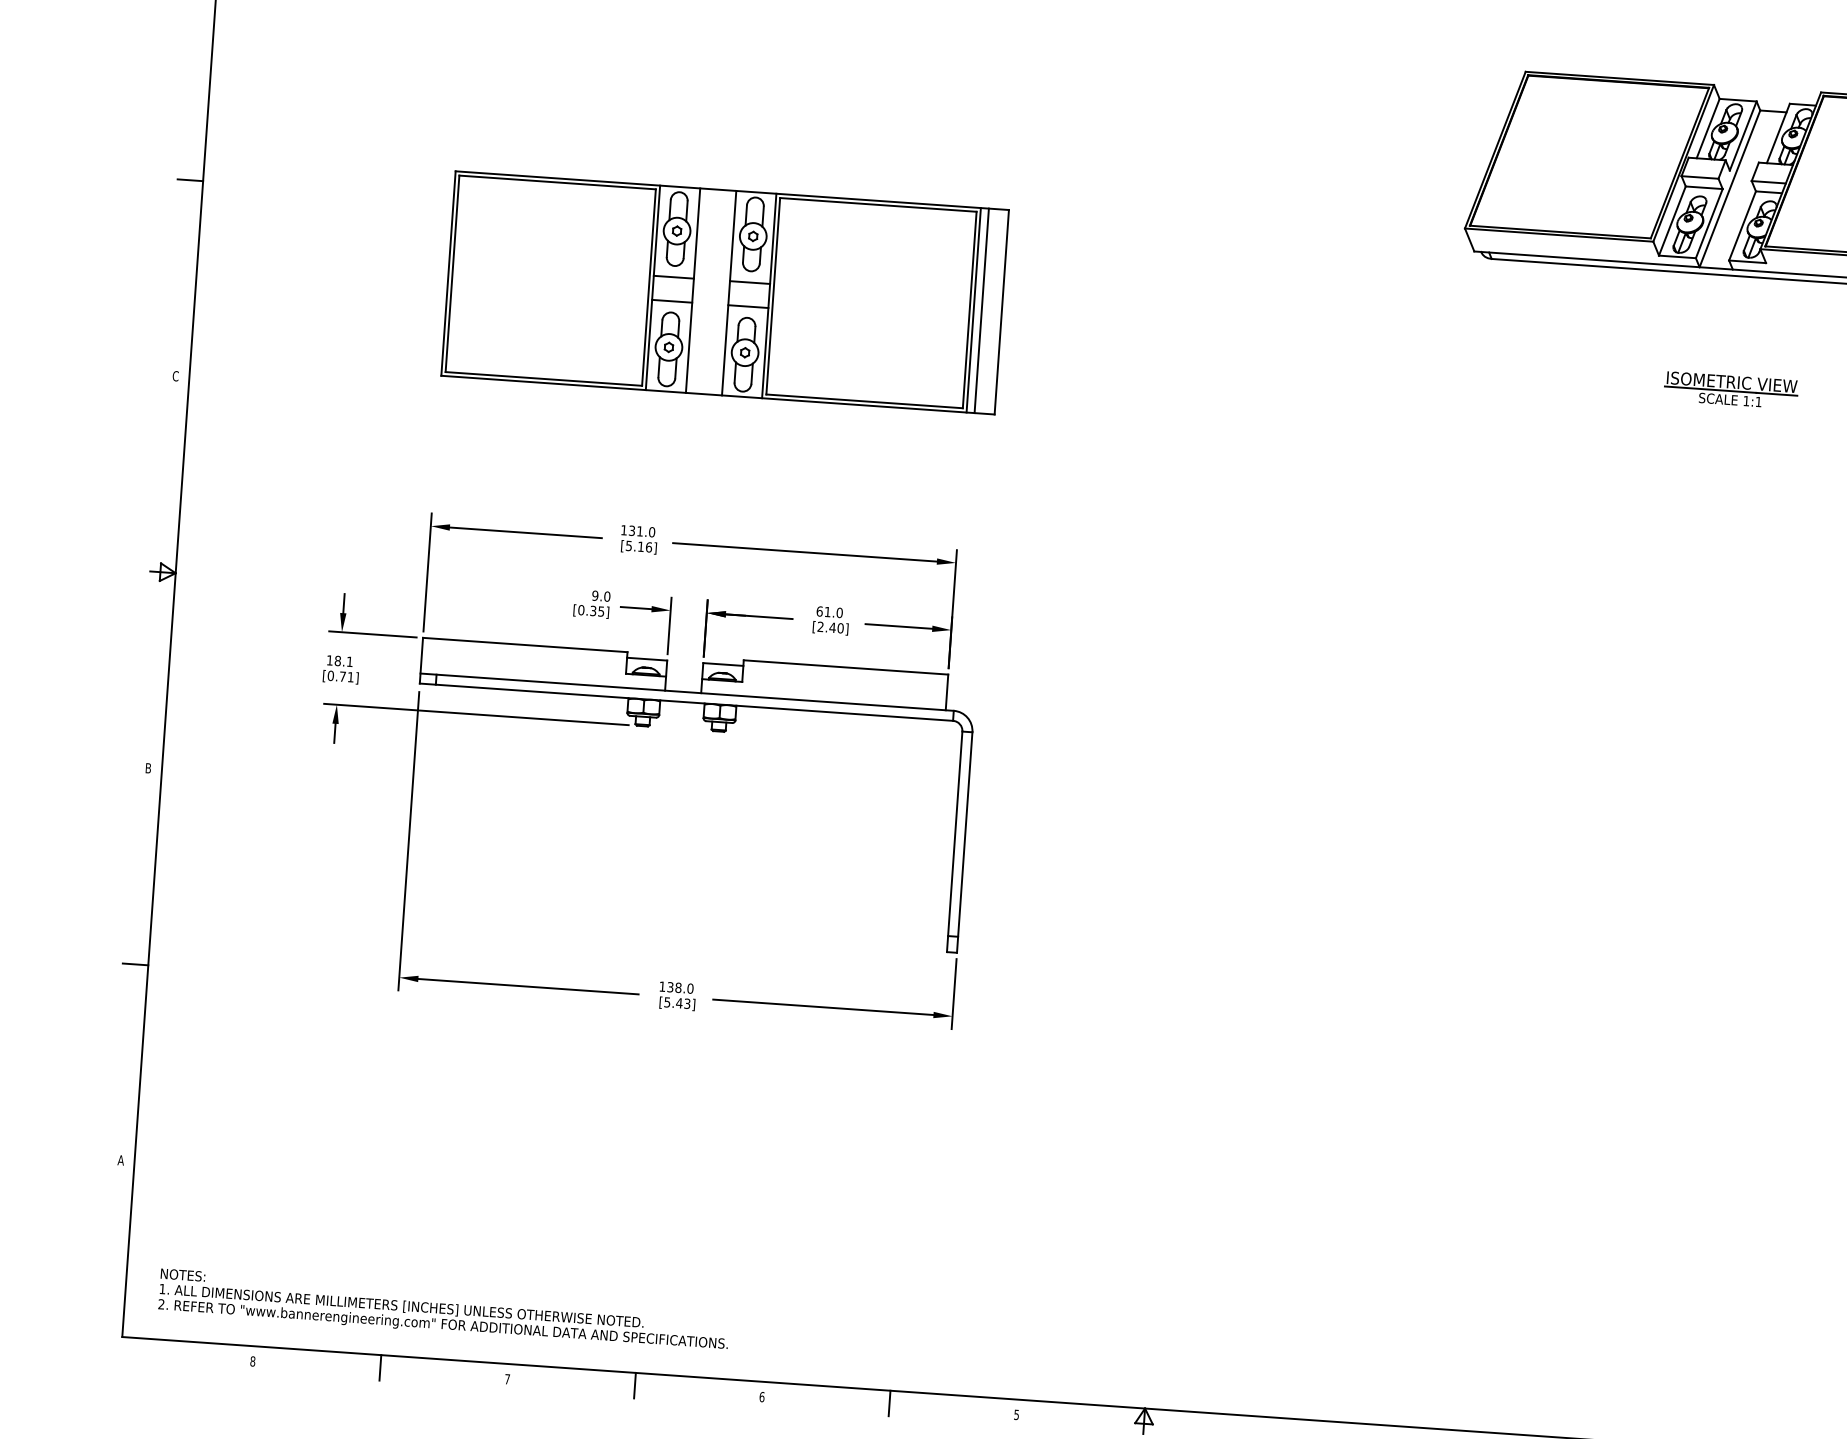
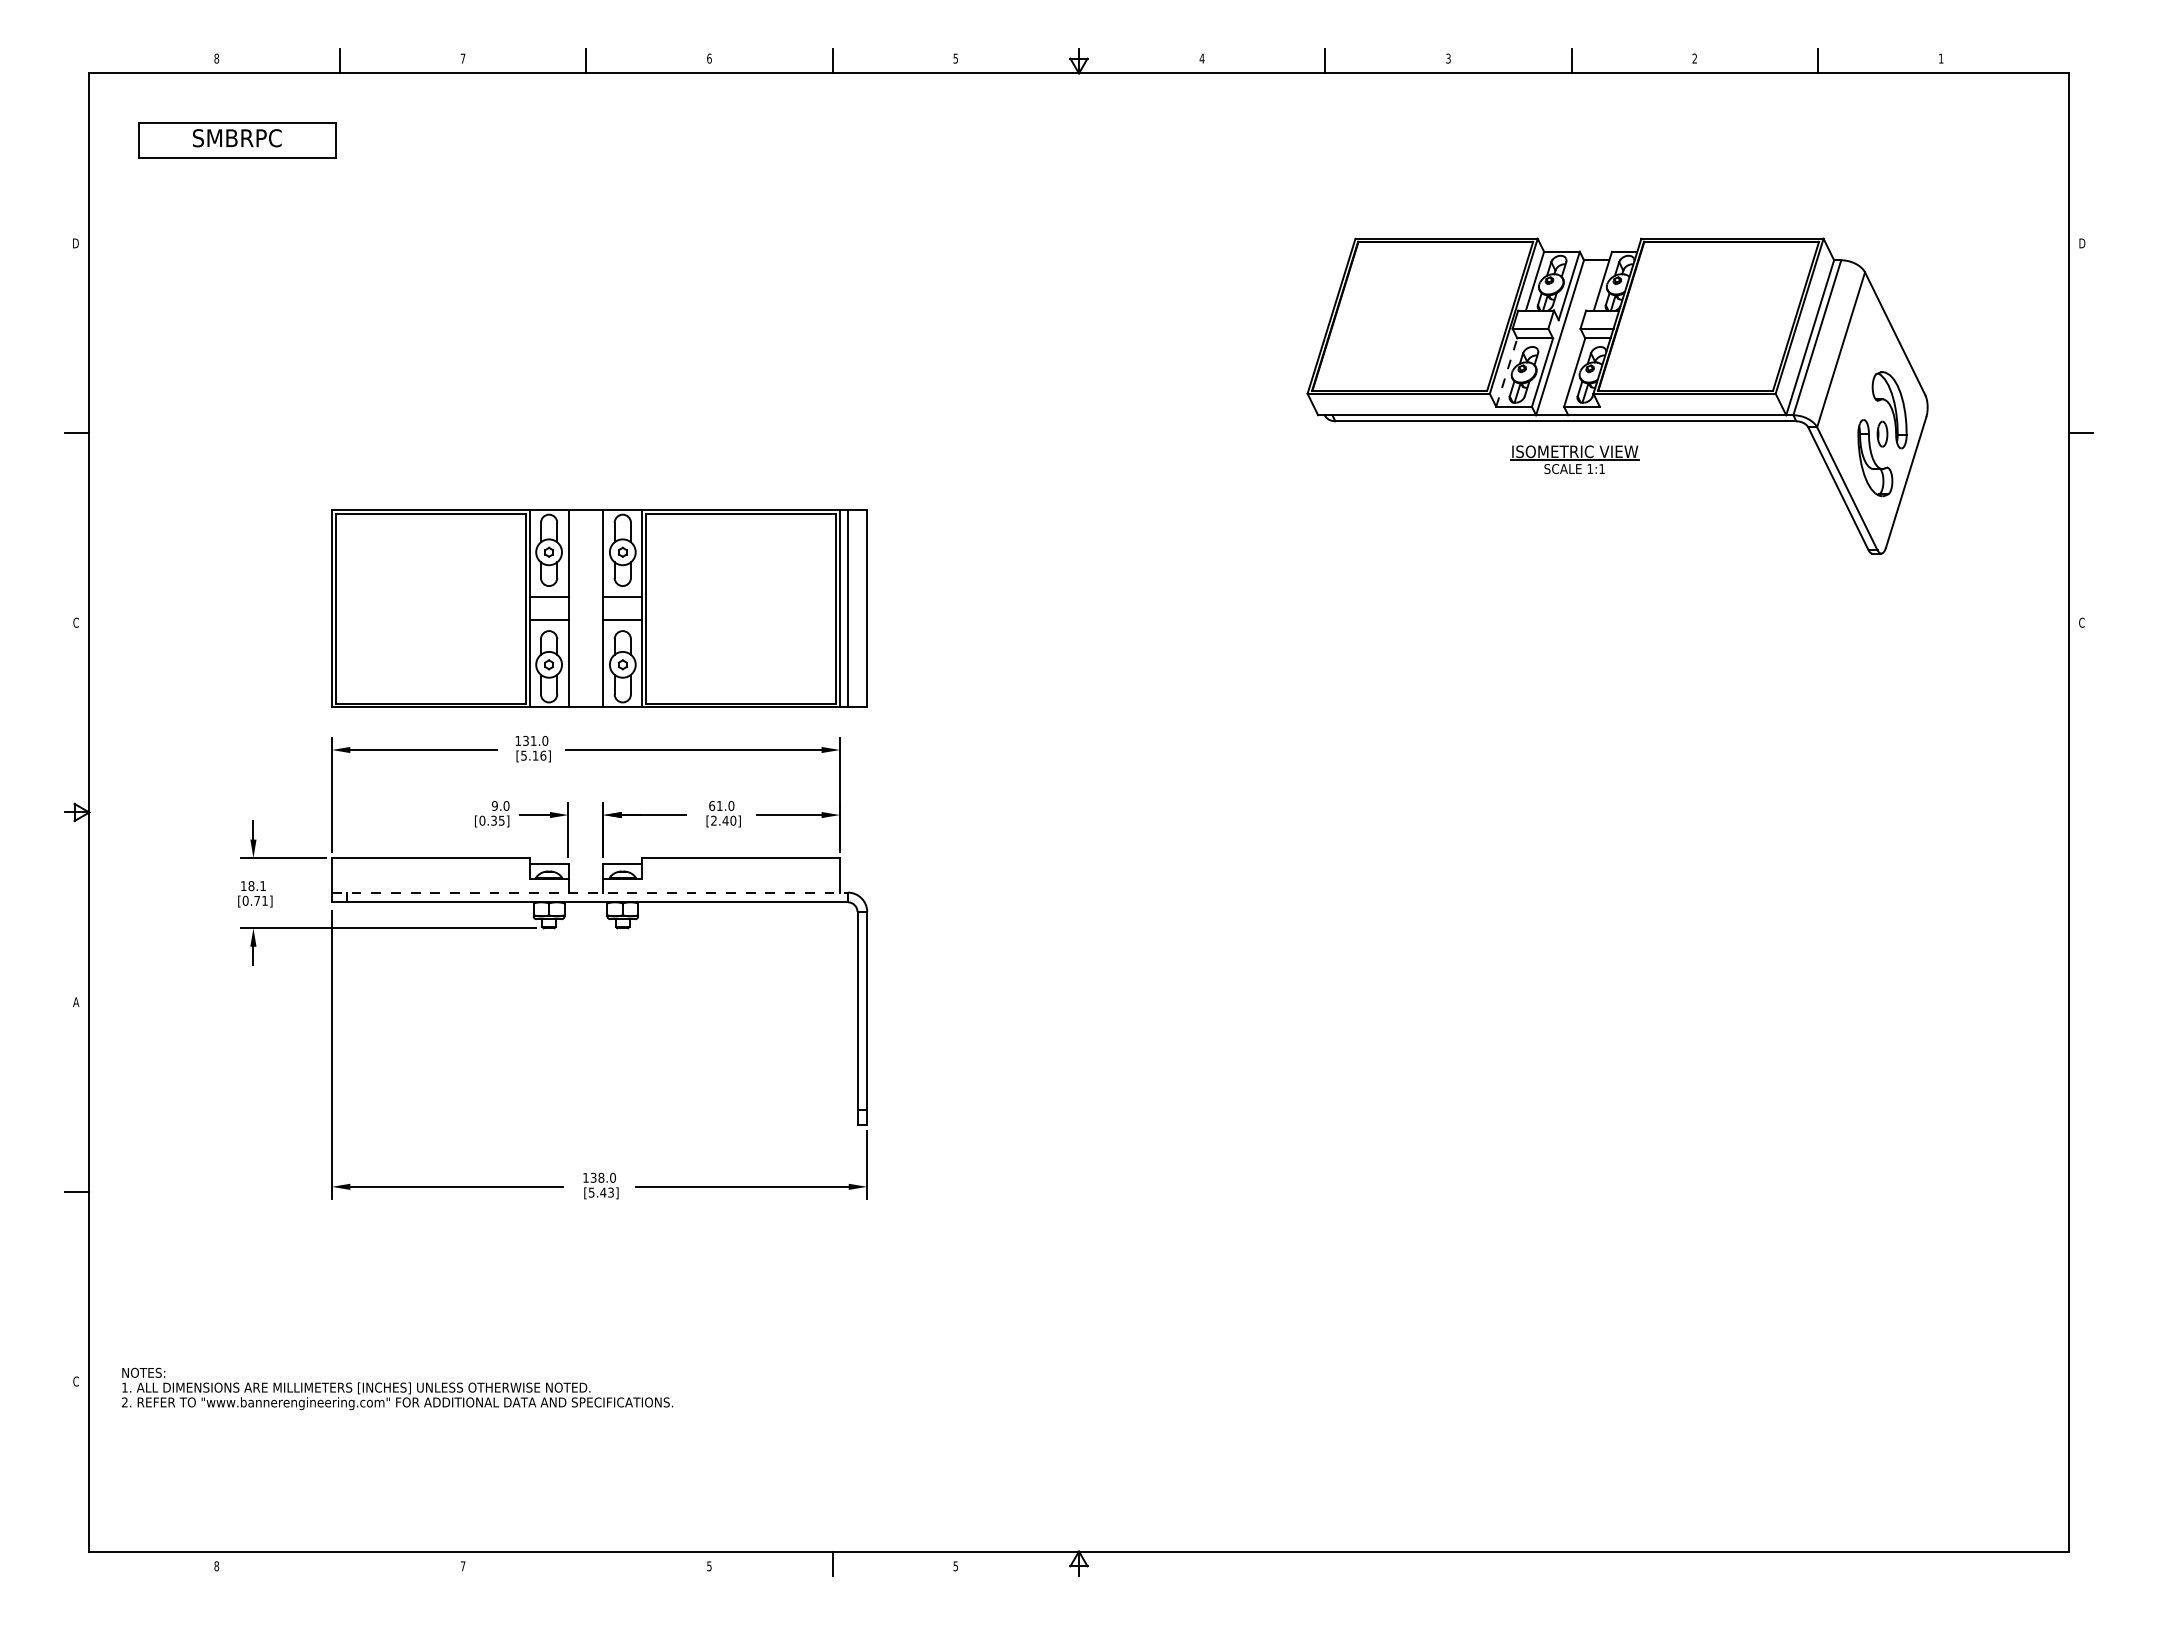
line: (1672, 220) -> (1506, 372), solid -> dashed
part: (725, 292) -> (599, 608), moved
part: (1730, 390) -> (1574, 459), moved
line: (686, 692) -> (589, 892), solid -> dashed
text: (148, 768) -> (76, 1002), B -> A
text: (121, 1160) -> (76, 1381), A -> C
text: (444, 1309) -> (397, 1388), moved
line: (379, 1367) -> (339, 1563), removed
line: (635, 1385) -> (586, 1563), removed
text: (762, 1397) -> (709, 1566), 6 -> 5

